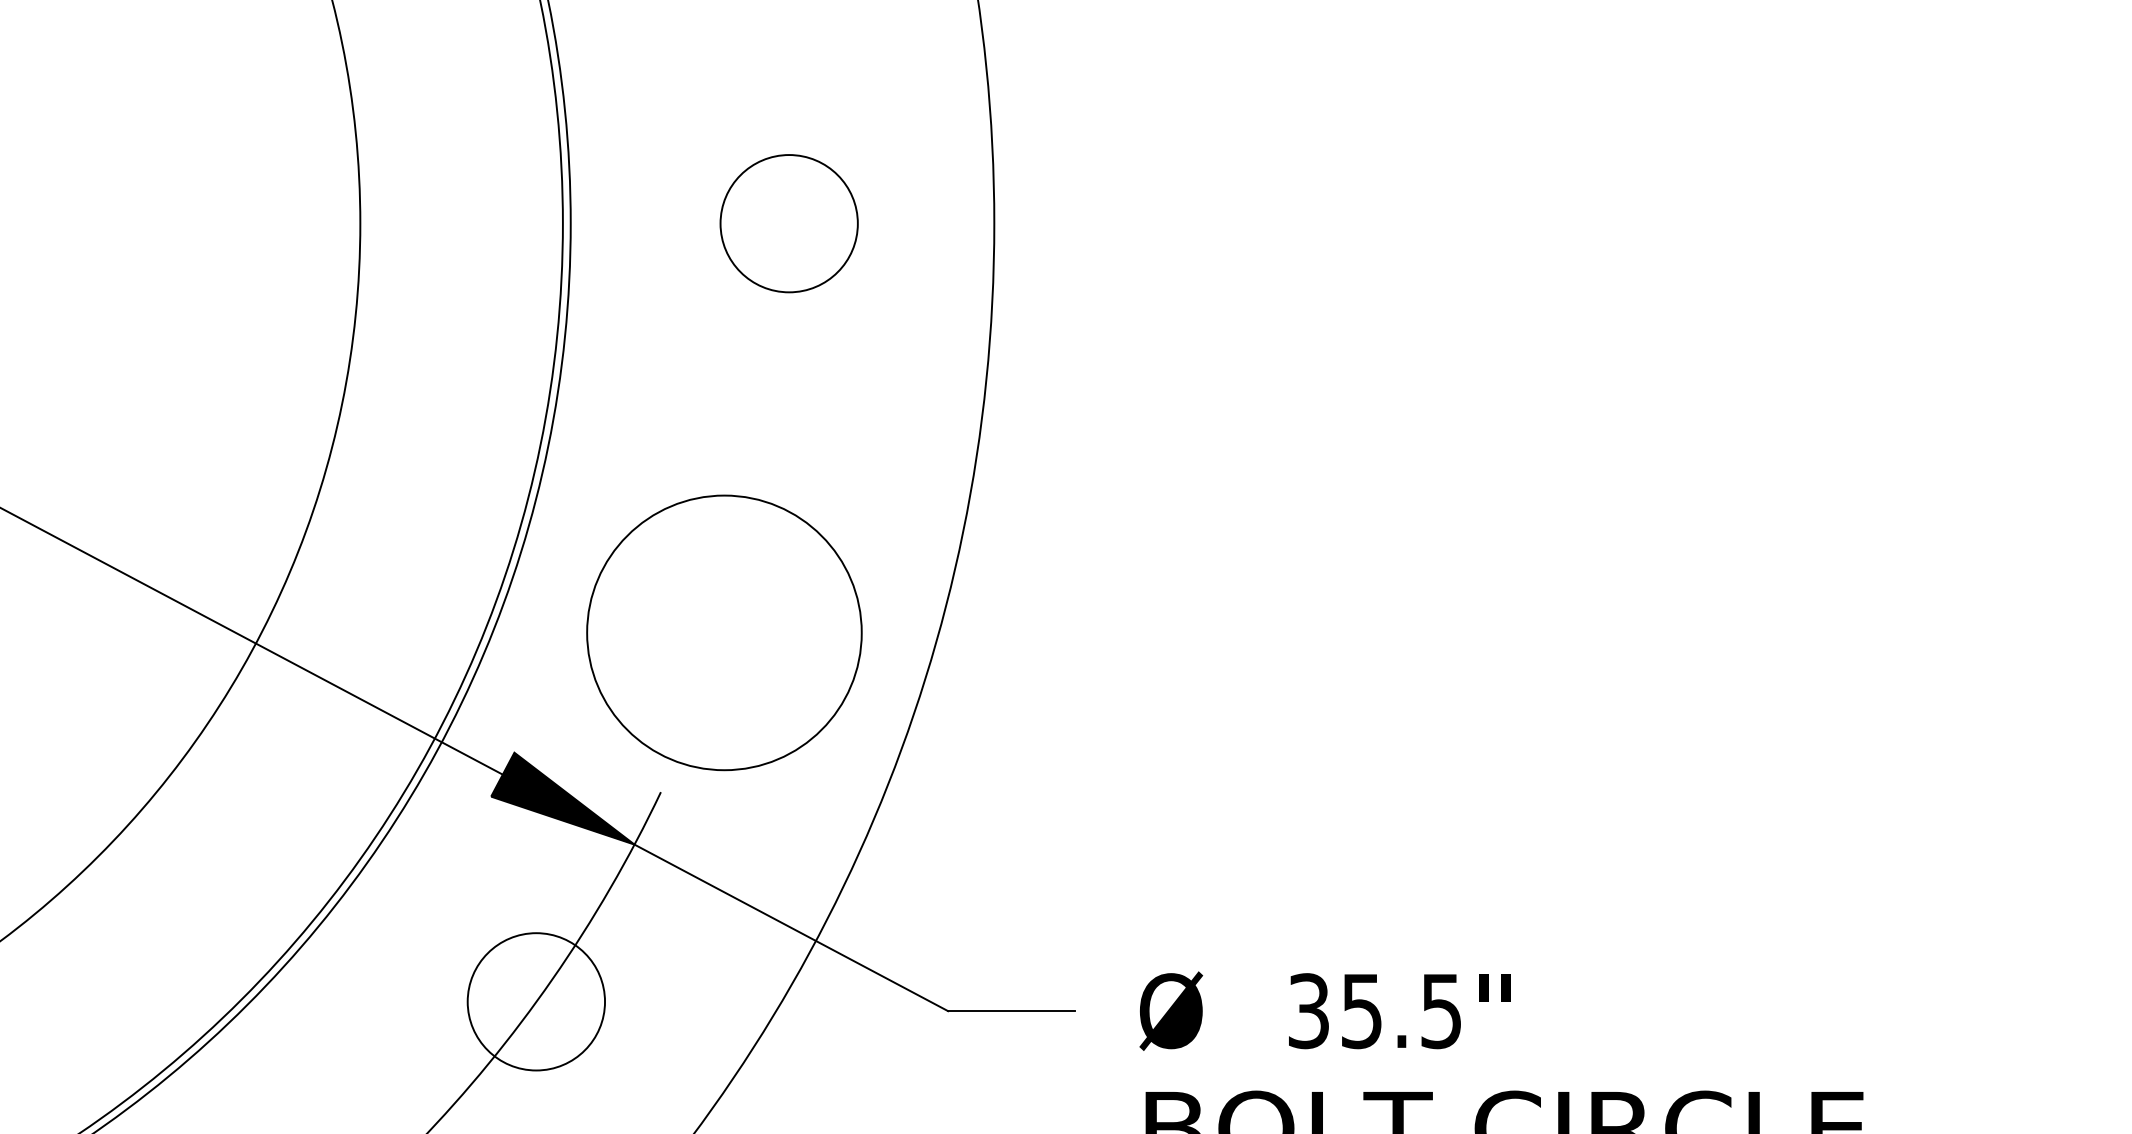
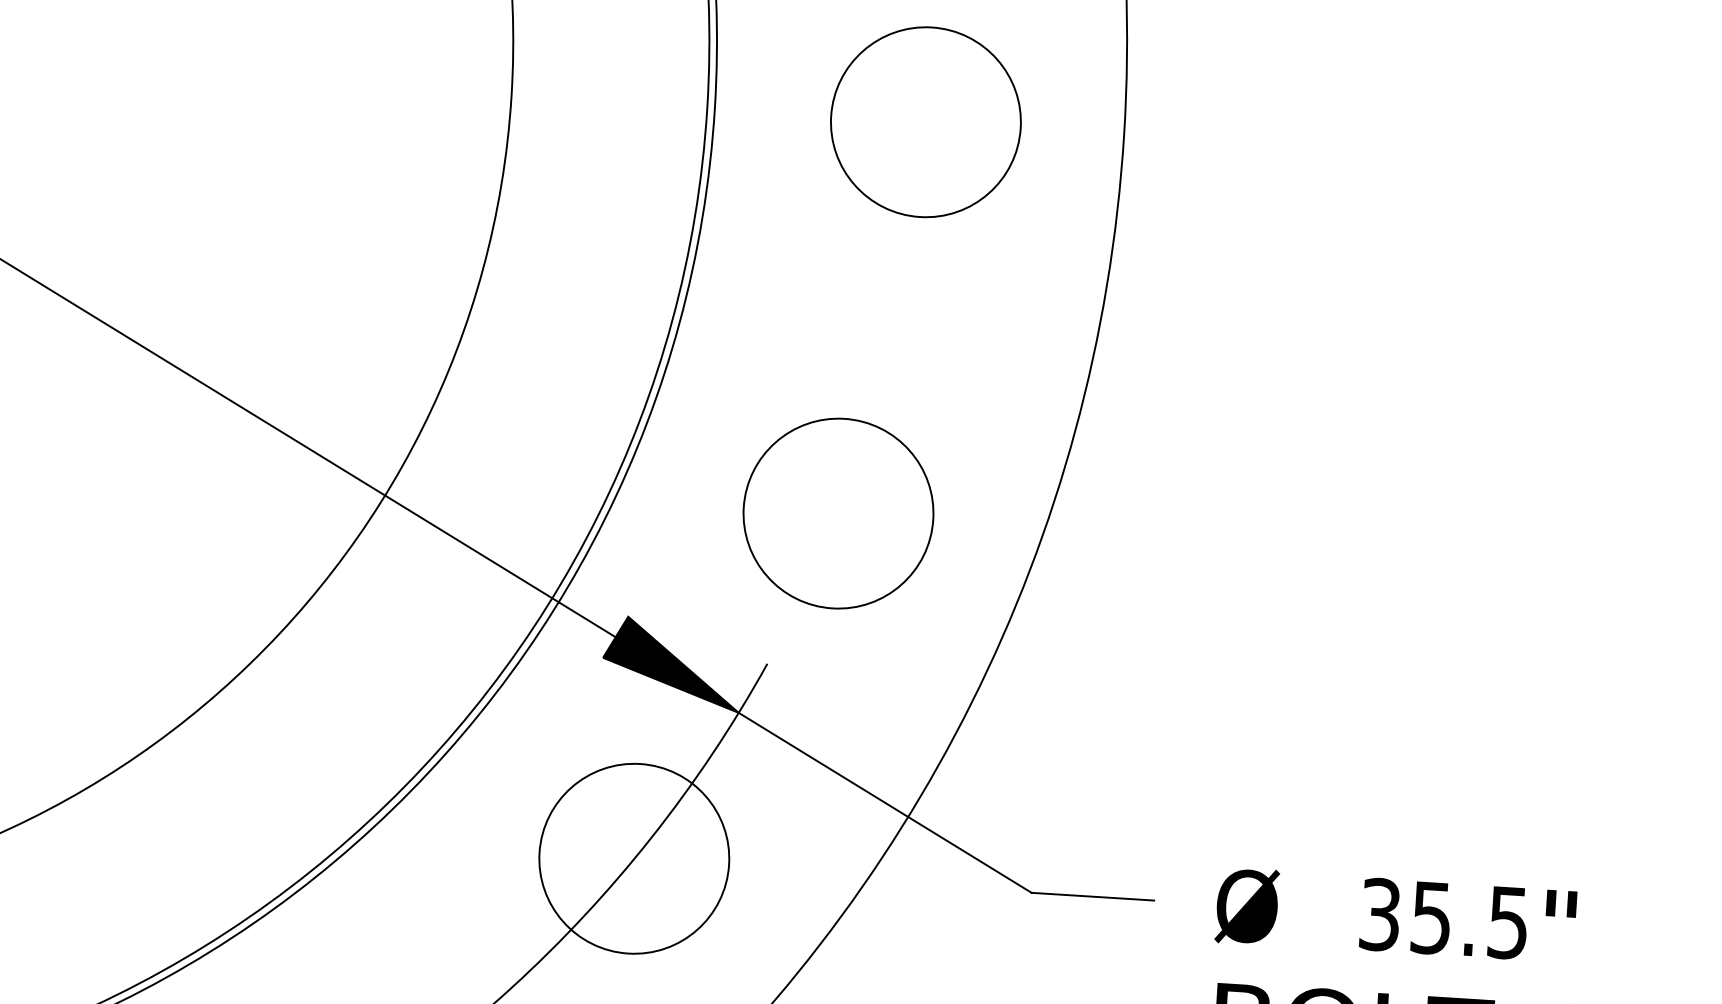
circle: (789, 223) -> (926, 122), size x1.43
circle: (724, 632) -> (838, 513), size x0.71
circle: (536, 1001) -> (634, 858), size x1.43

